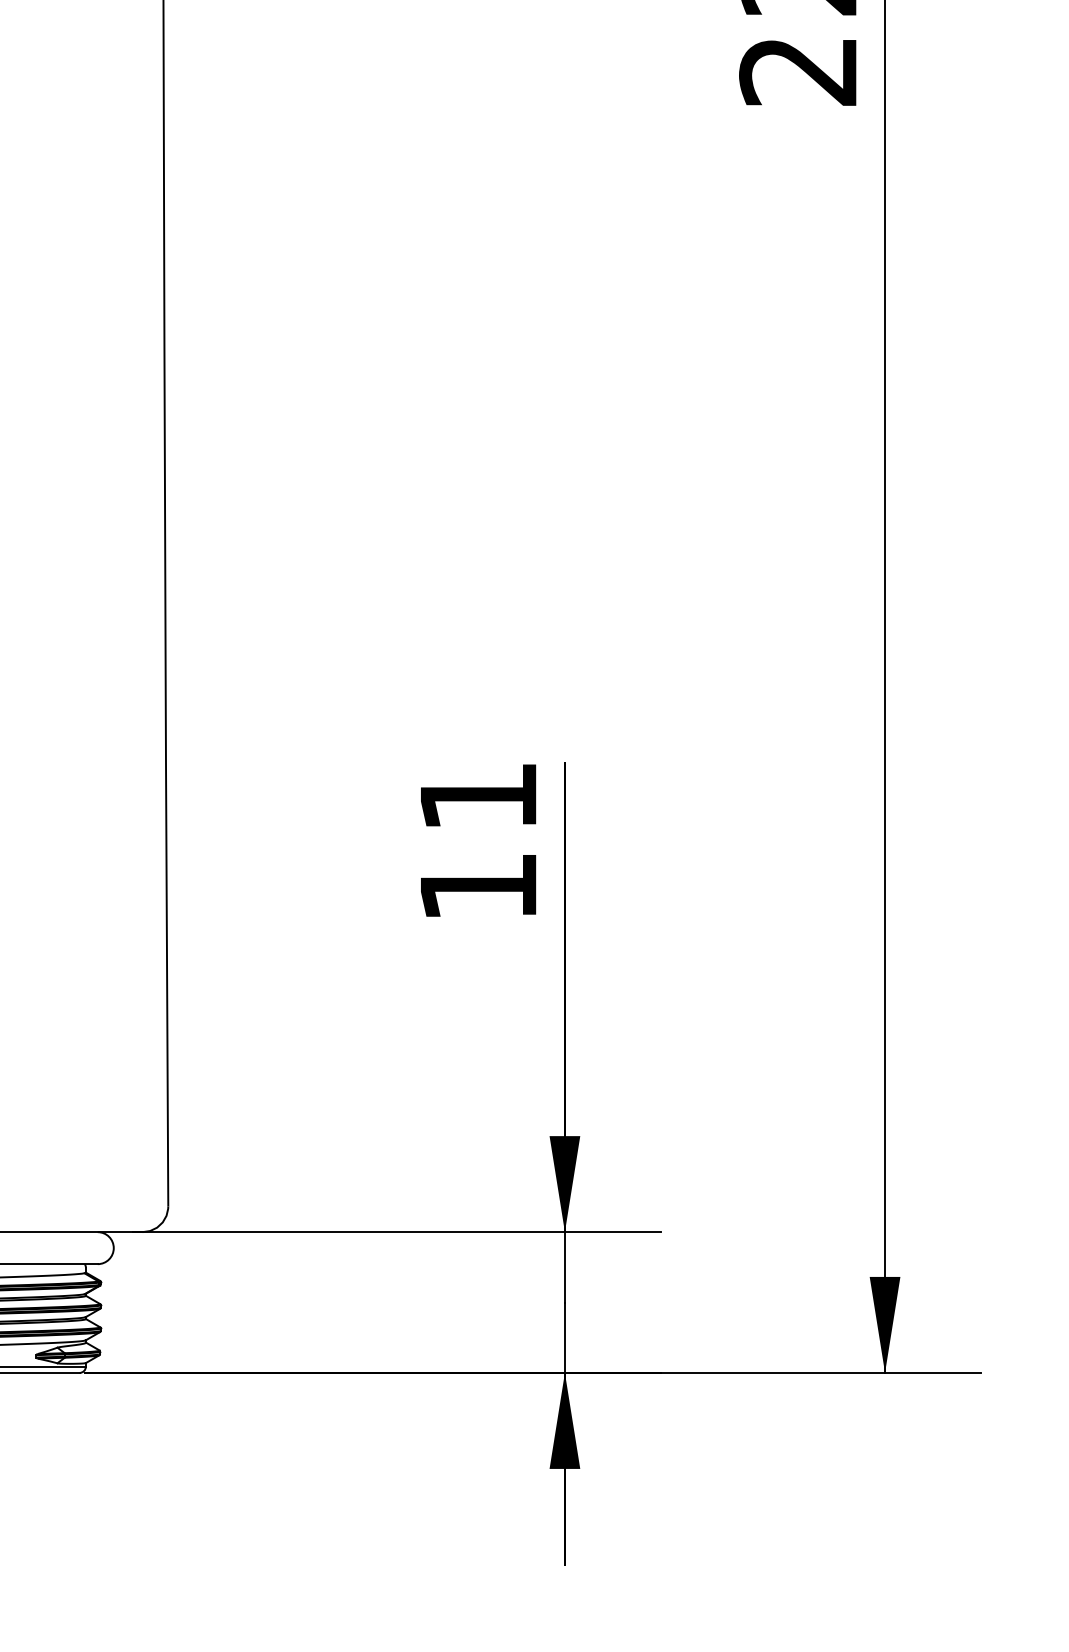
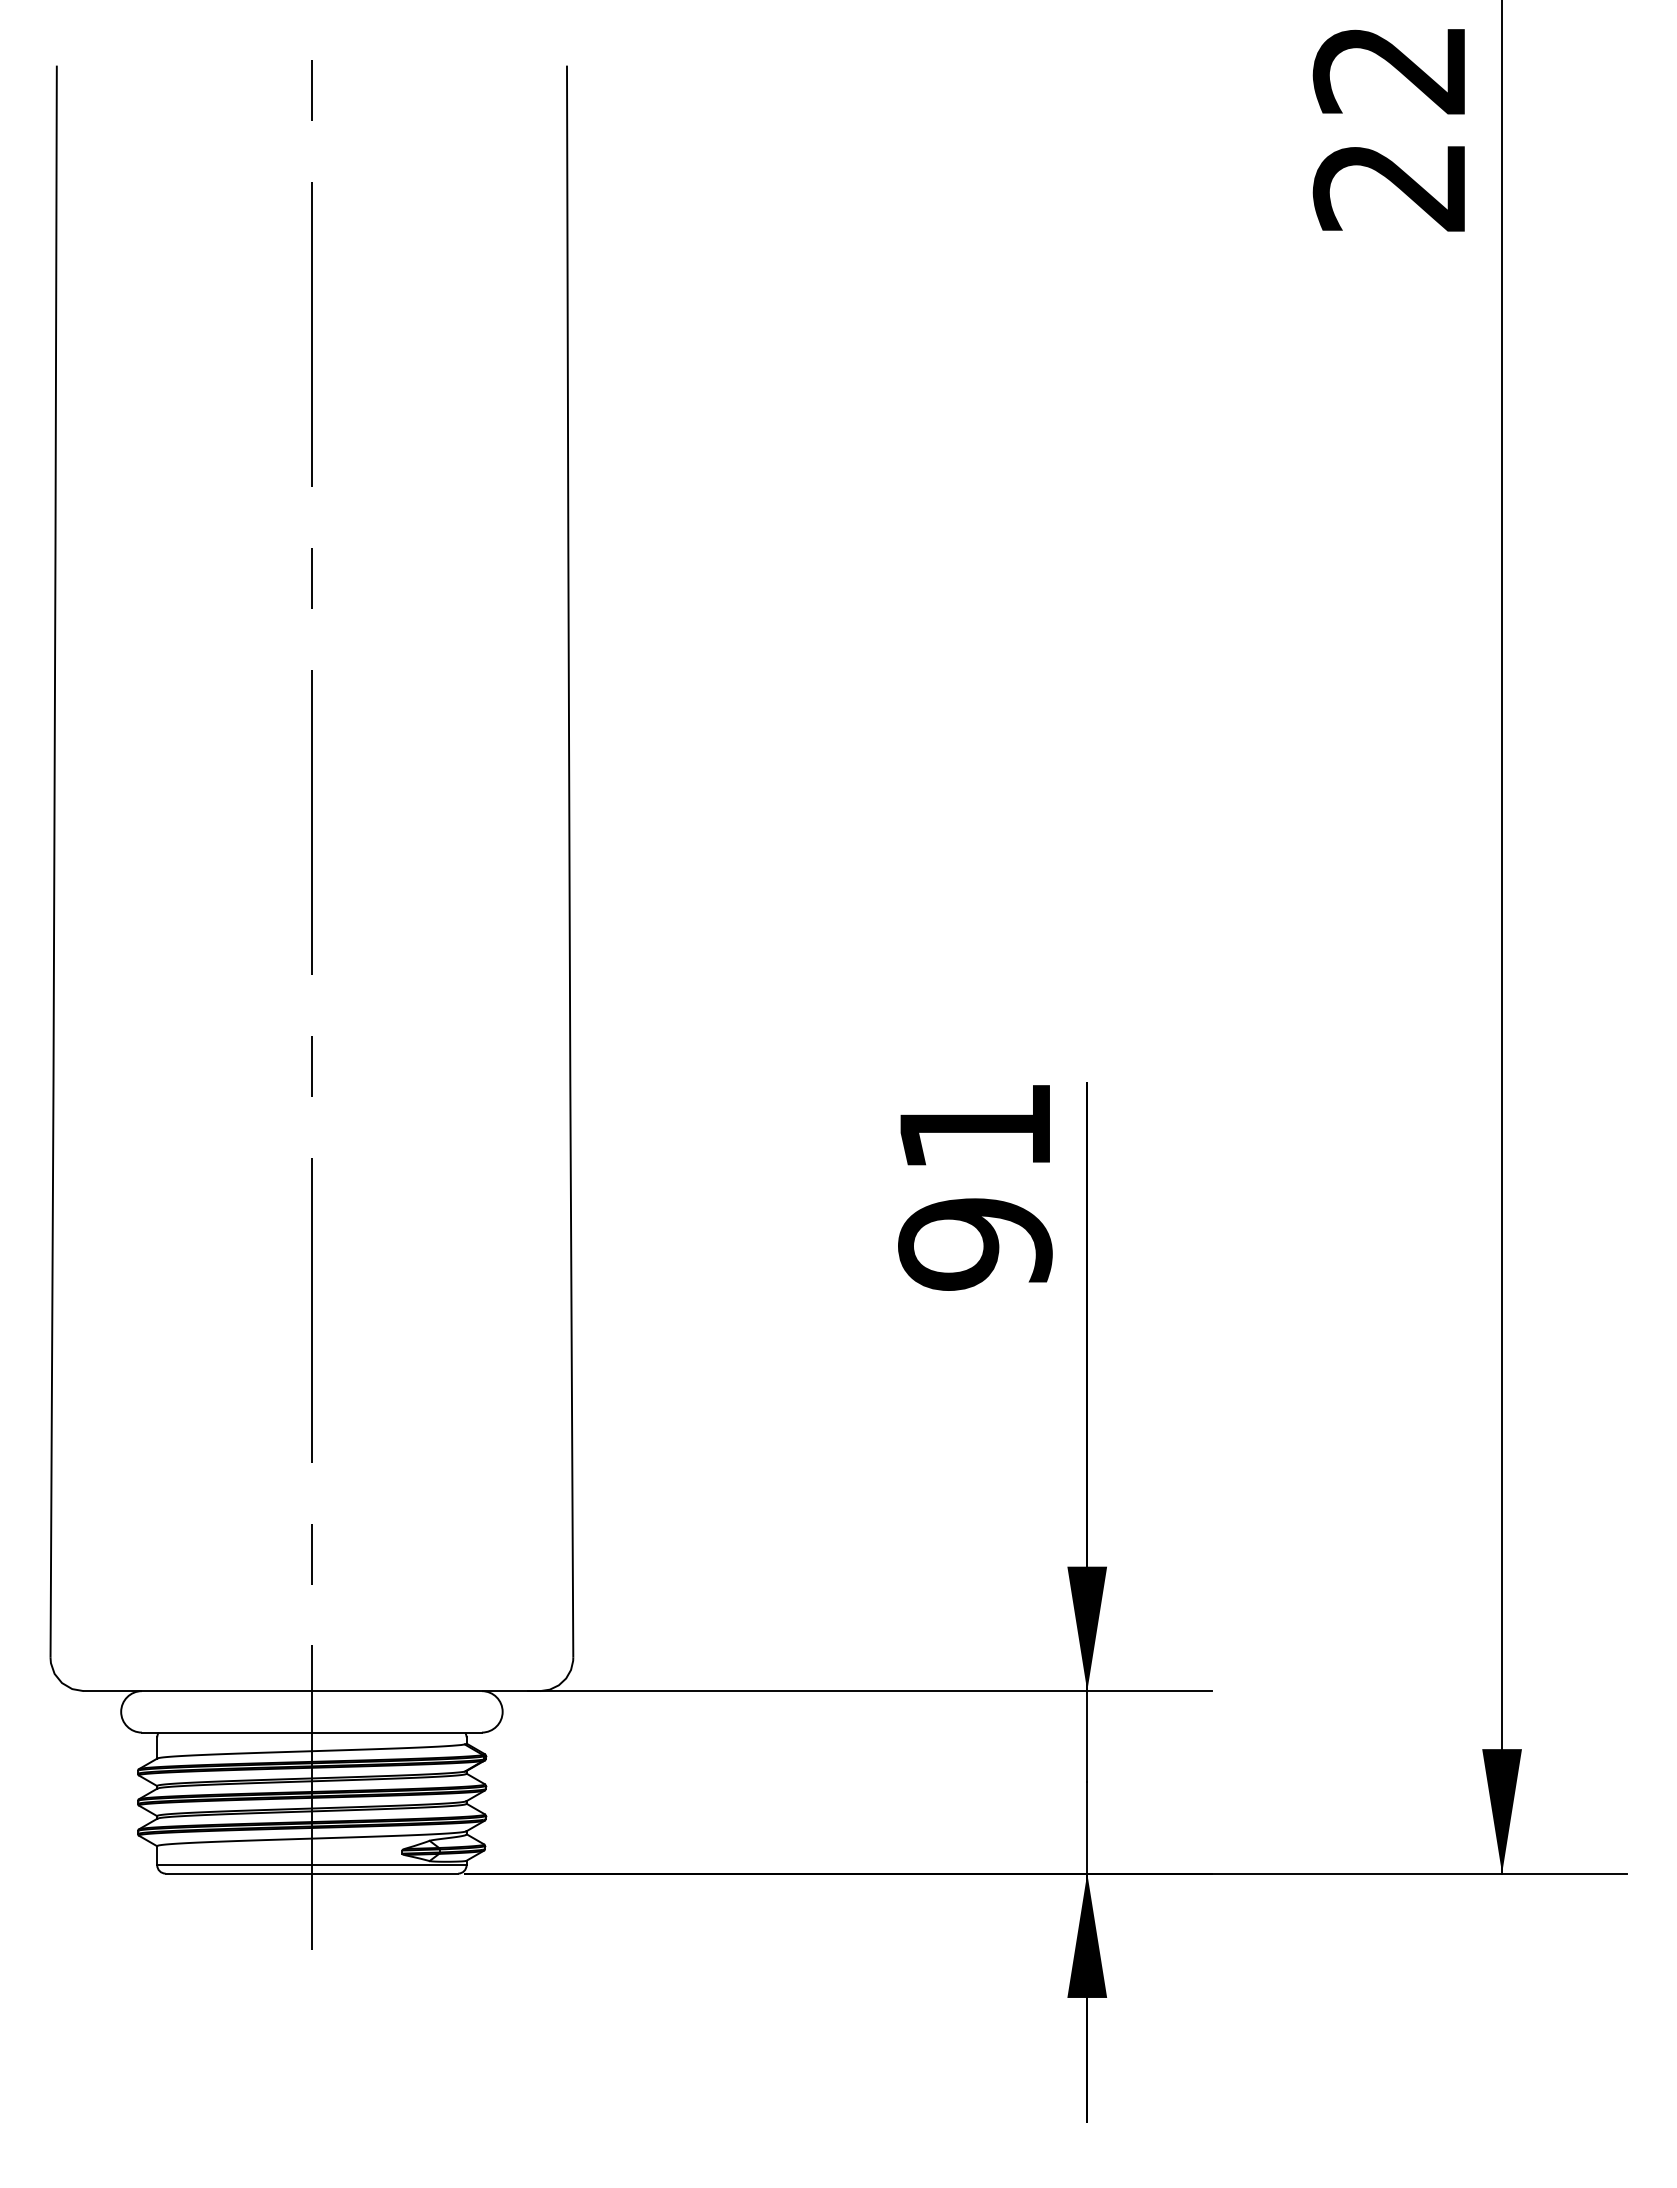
text: (478, 887) -> (975, 1244), 11 -> 91

